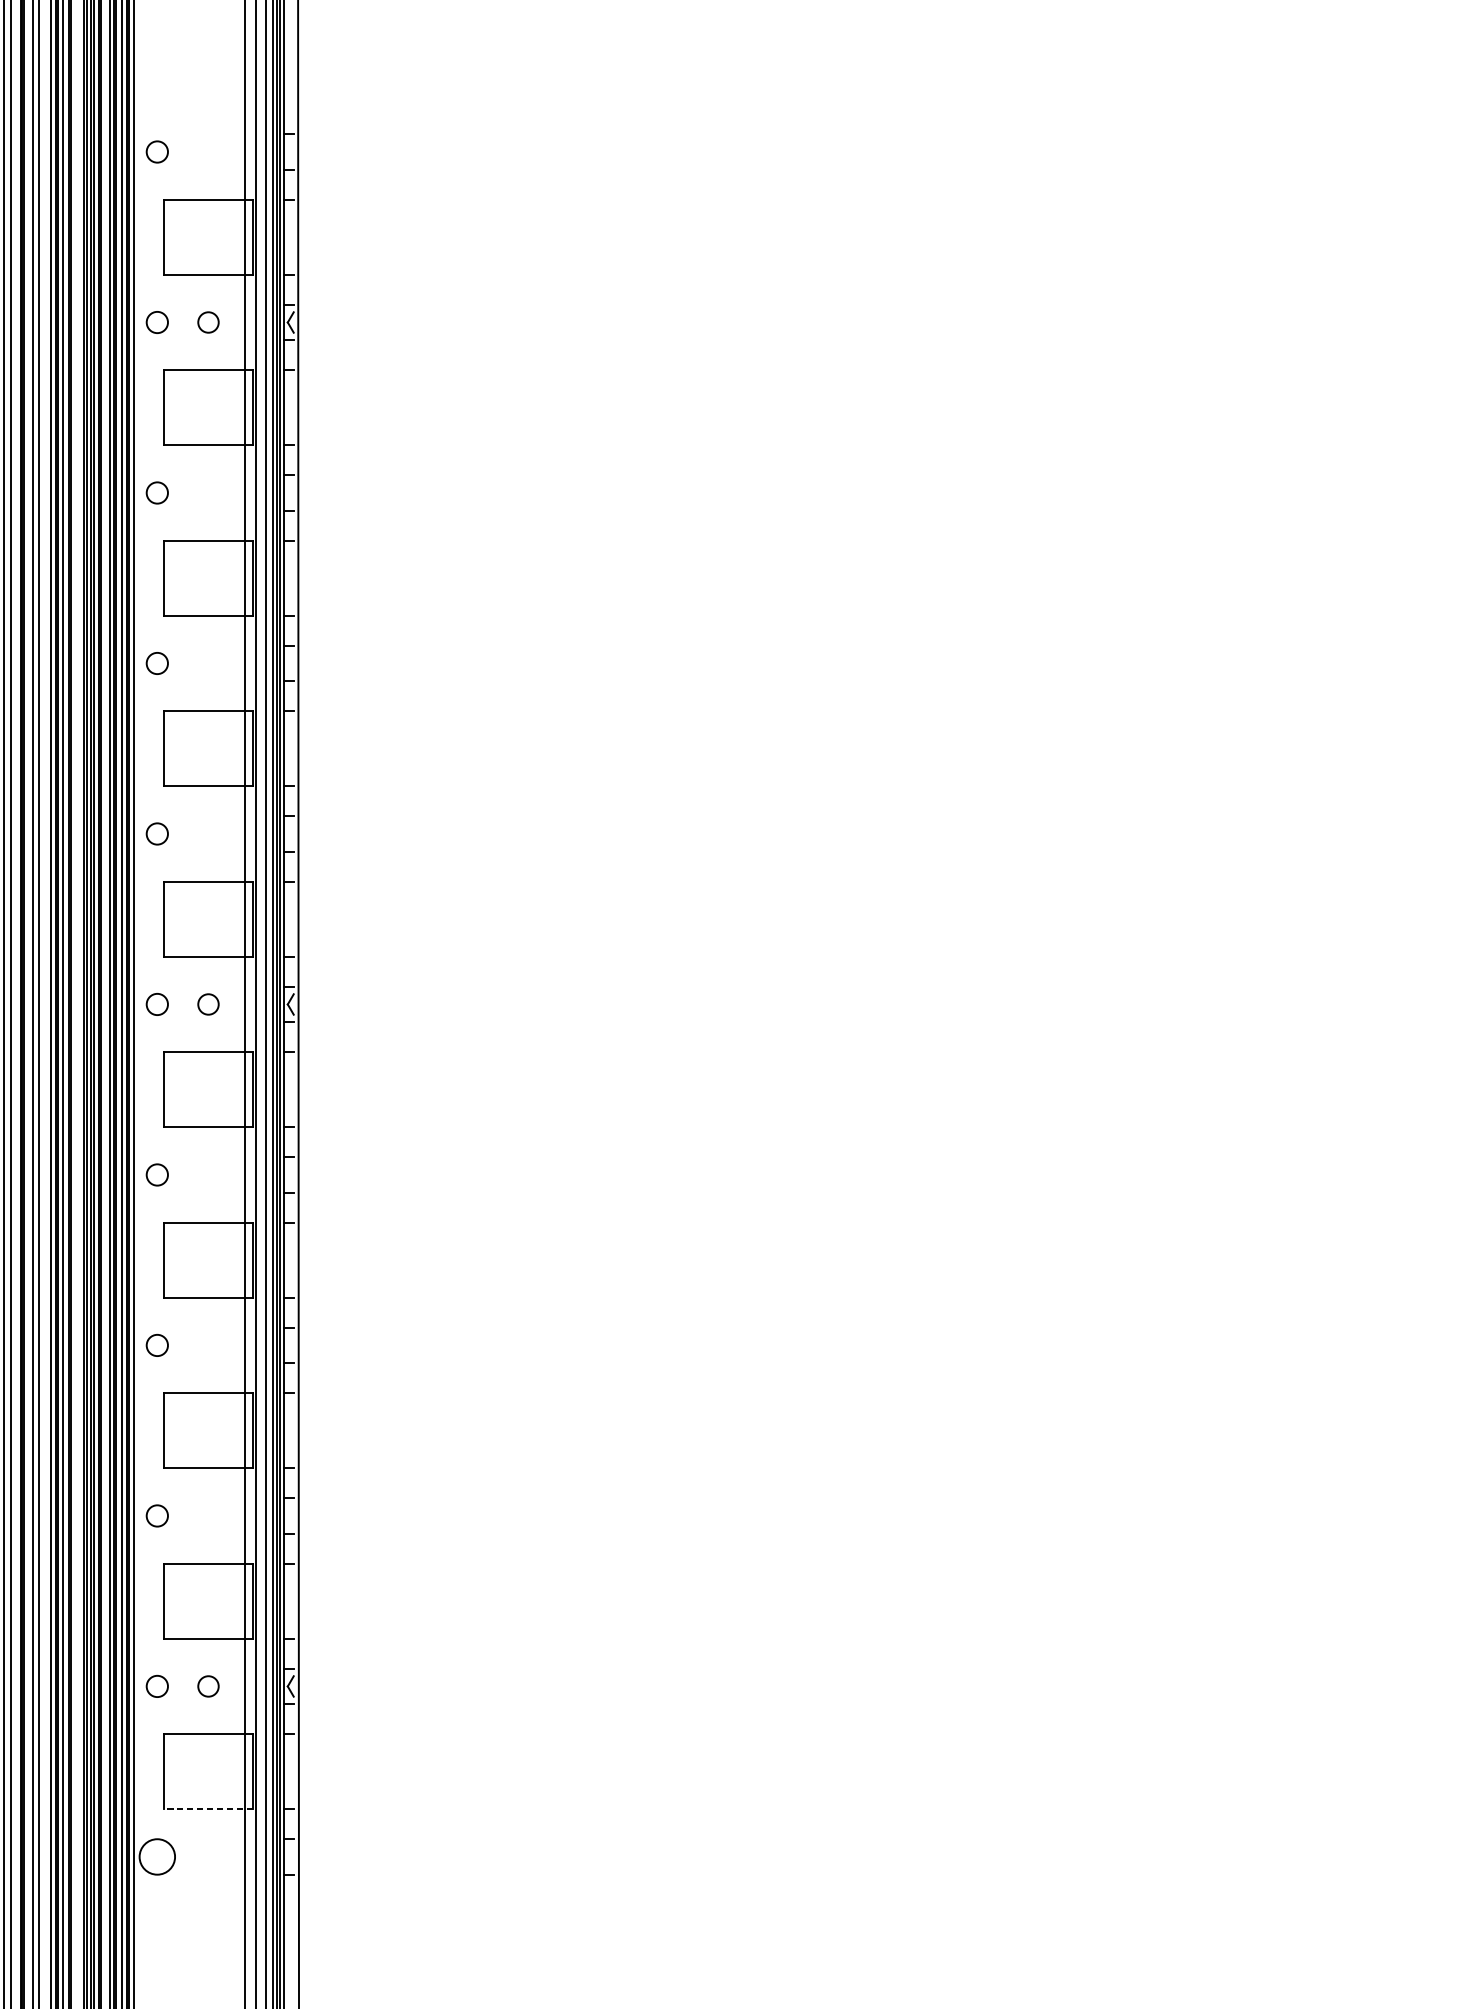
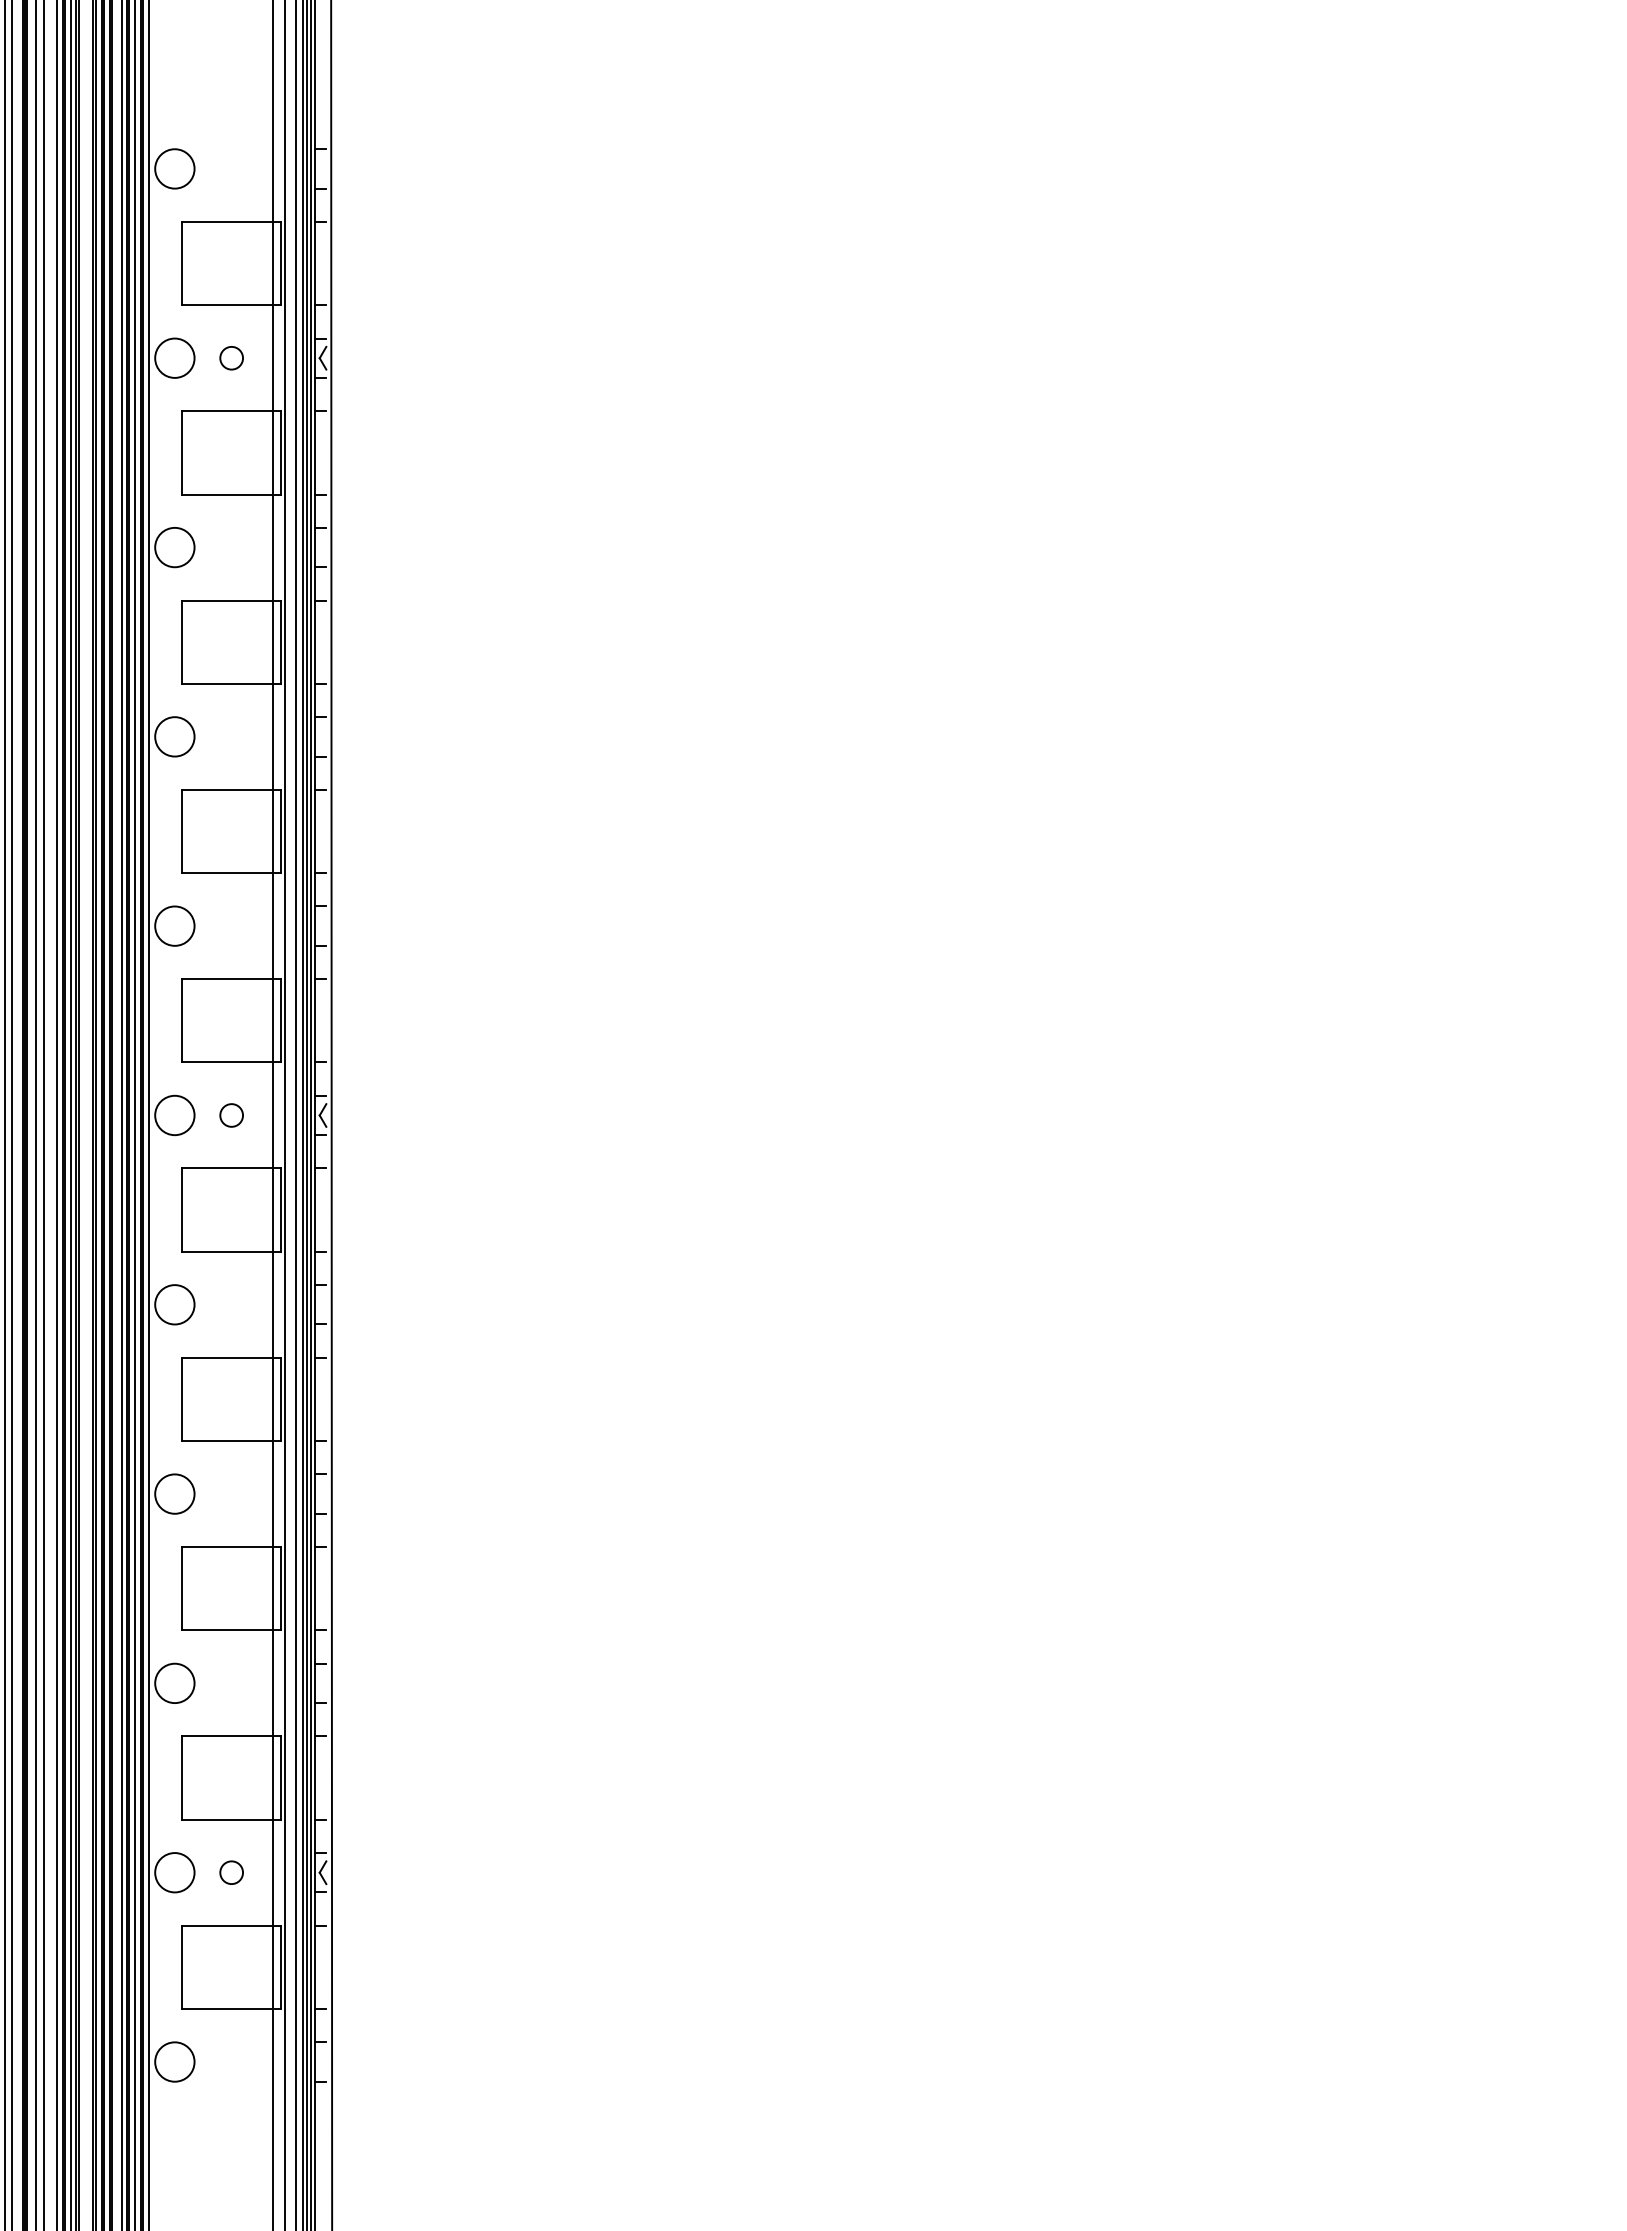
circle: (157, 151) -> (174, 168), size x1.67
circle: (157, 321) -> (174, 357), size x1.67
circle: (157, 492) -> (174, 547), size x1.67
circle: (157, 663) -> (174, 736), size x1.67
circle: (157, 833) -> (174, 925), size x1.67
circle: (157, 1004) -> (174, 1115), size x1.67
circle: (157, 1174) -> (174, 1304), size x1.67
circle: (157, 1344) -> (174, 1493), size x1.67
circle: (157, 1516) -> (174, 1683), size x1.67
circle: (157, 1686) -> (174, 1872), size x1.67
line: (208, 1809) -> (231, 2009), dashed -> solid

